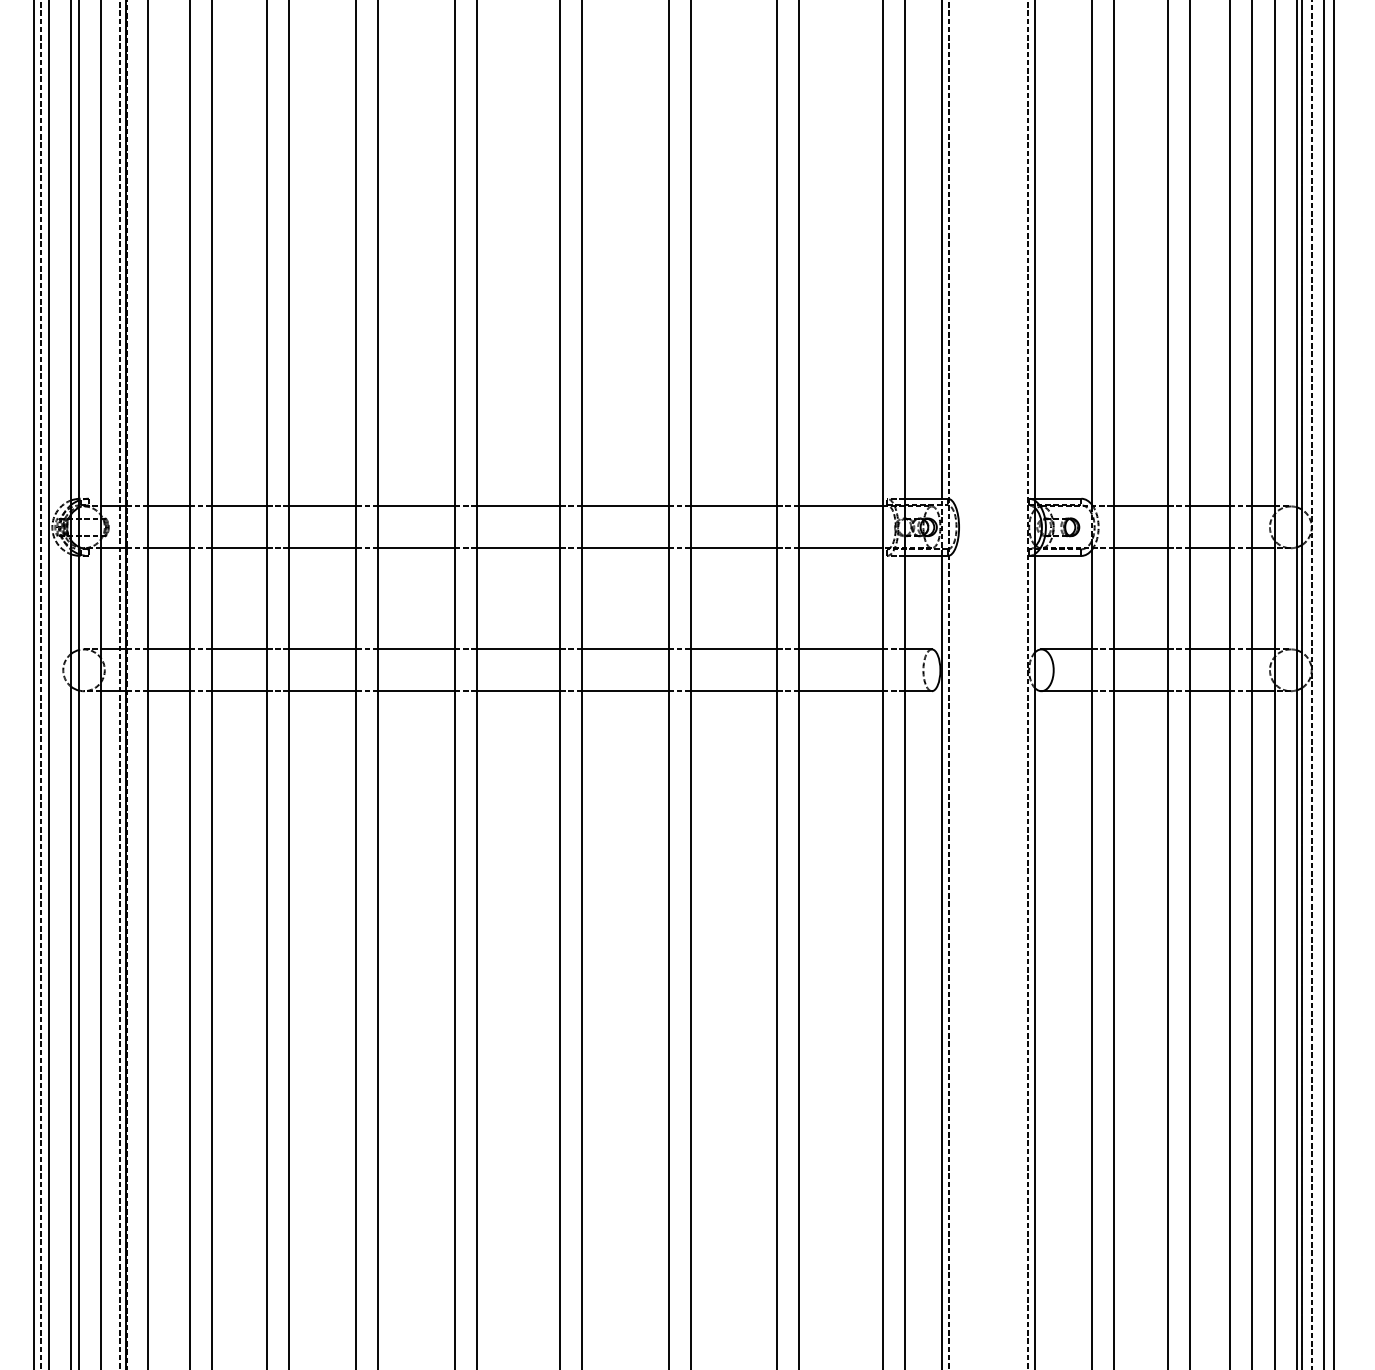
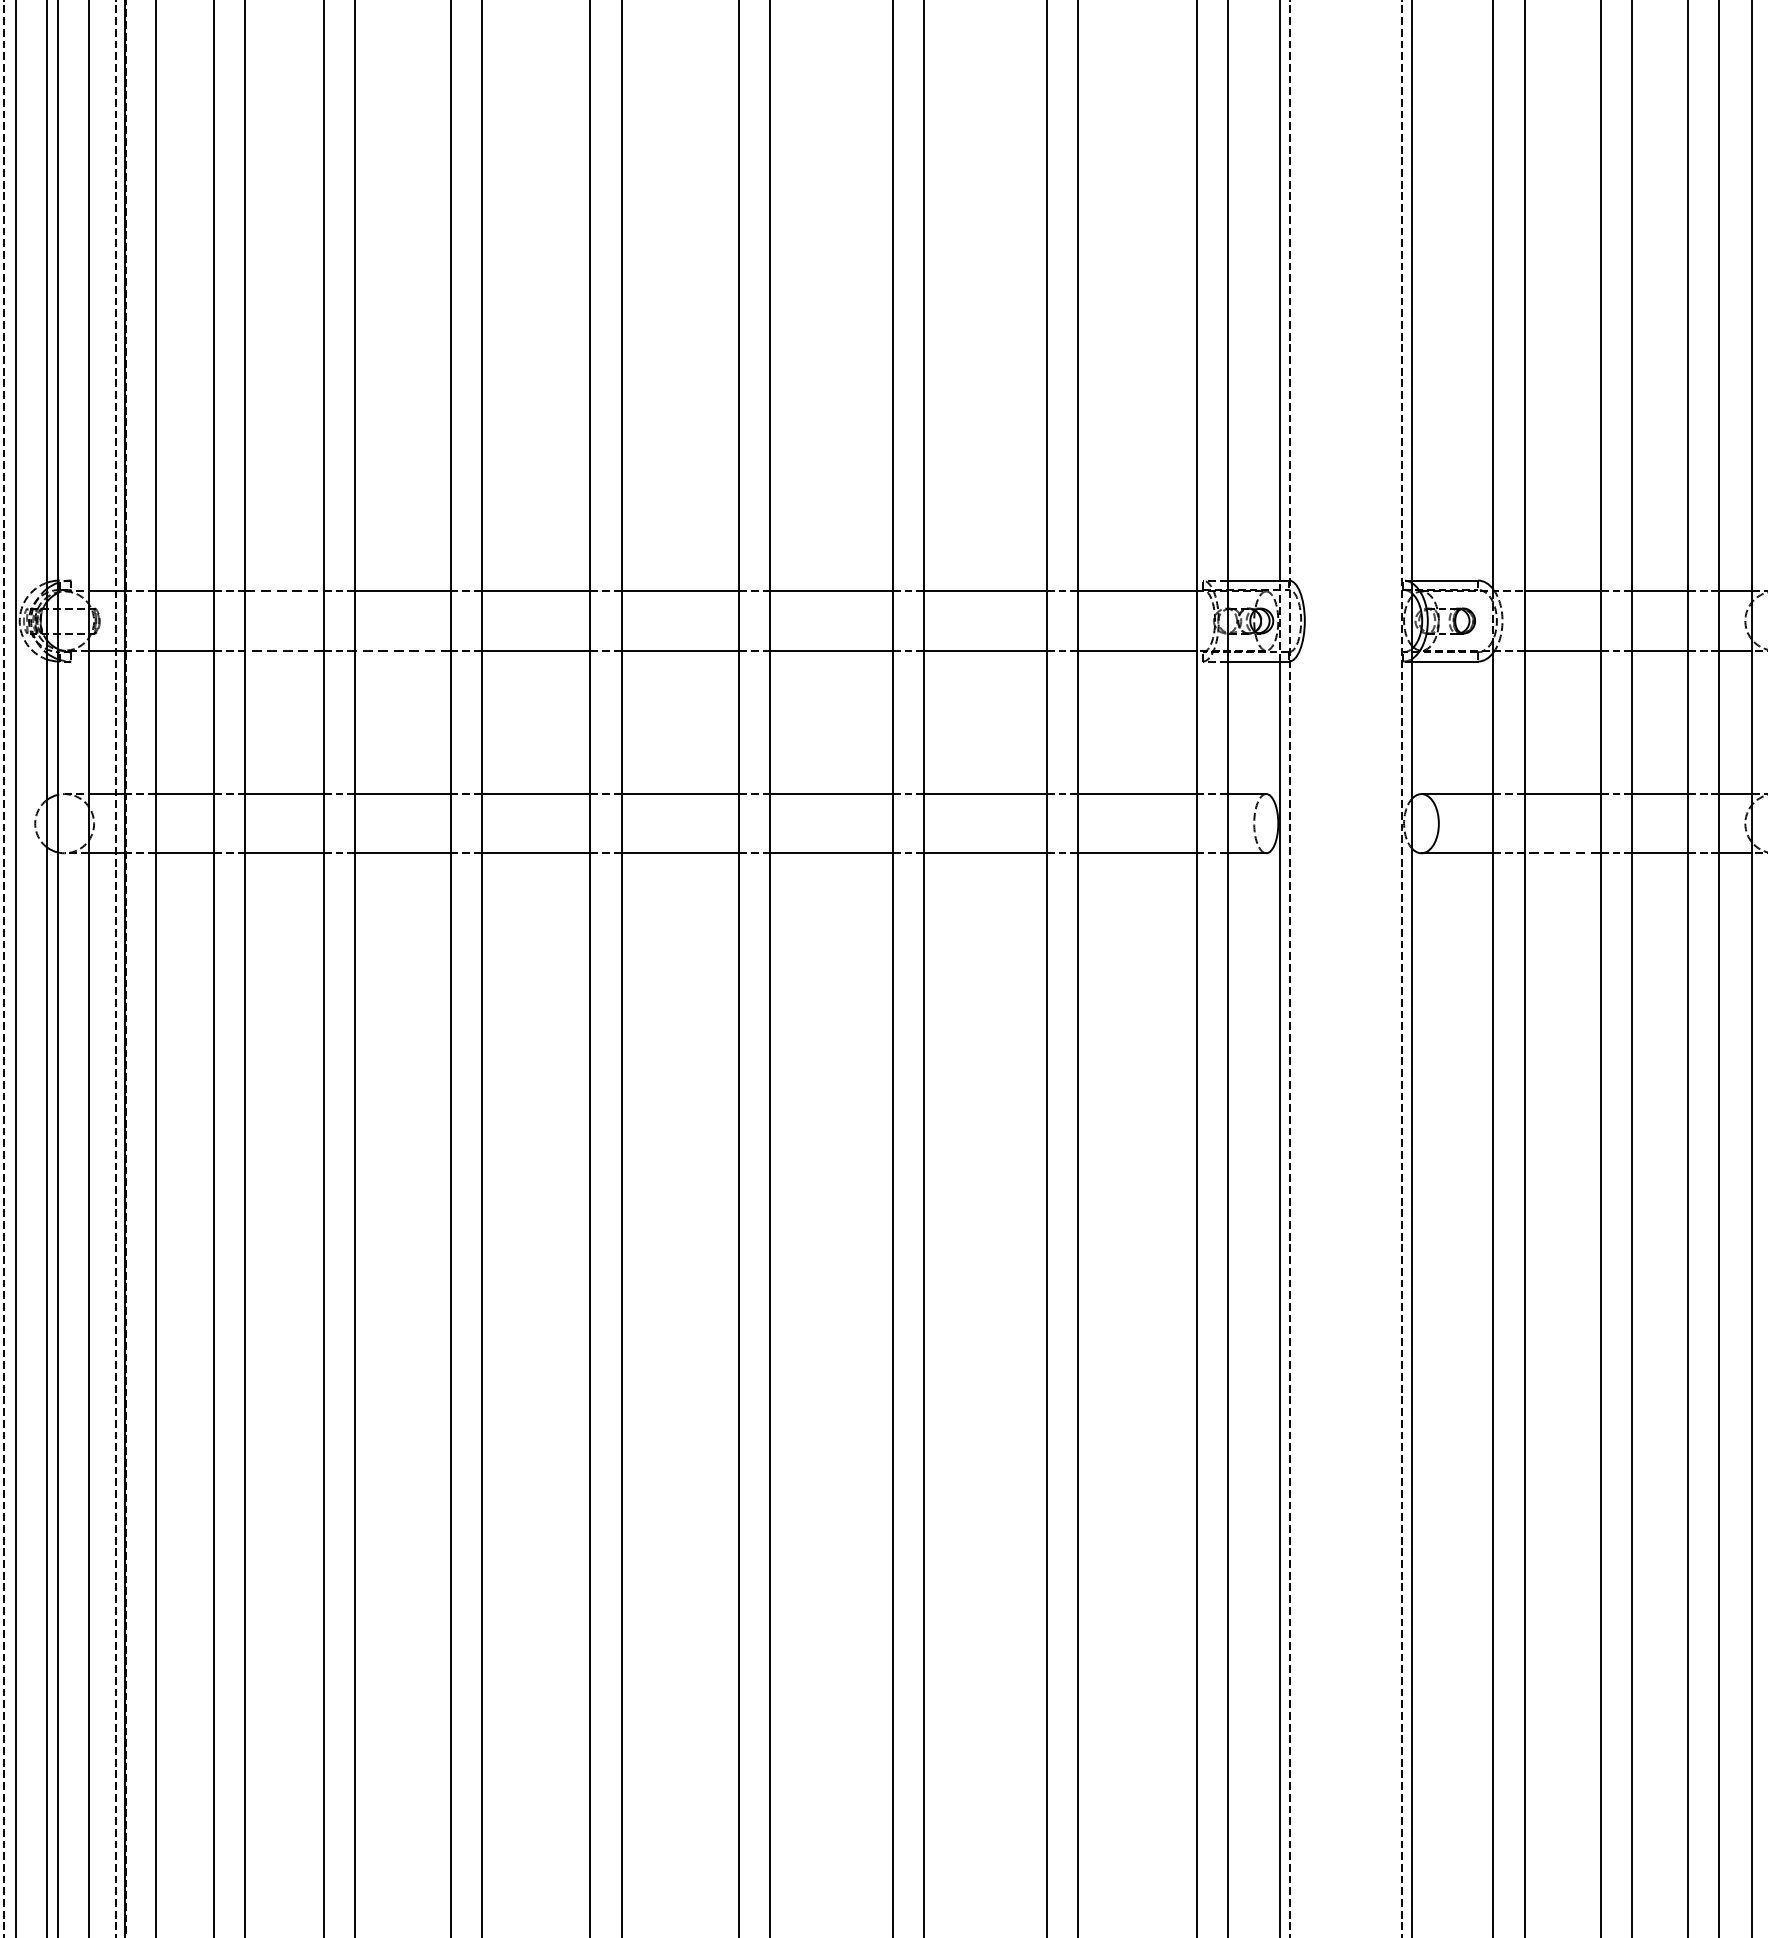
line: (239, 506) -> (284, 591), solid -> dashed
line: (239, 548) -> (284, 651), solid -> dashed
line: (322, 548) -> (402, 651), solid -> dashed
line: (1141, 691) -> (1563, 853), solid -> dashed

